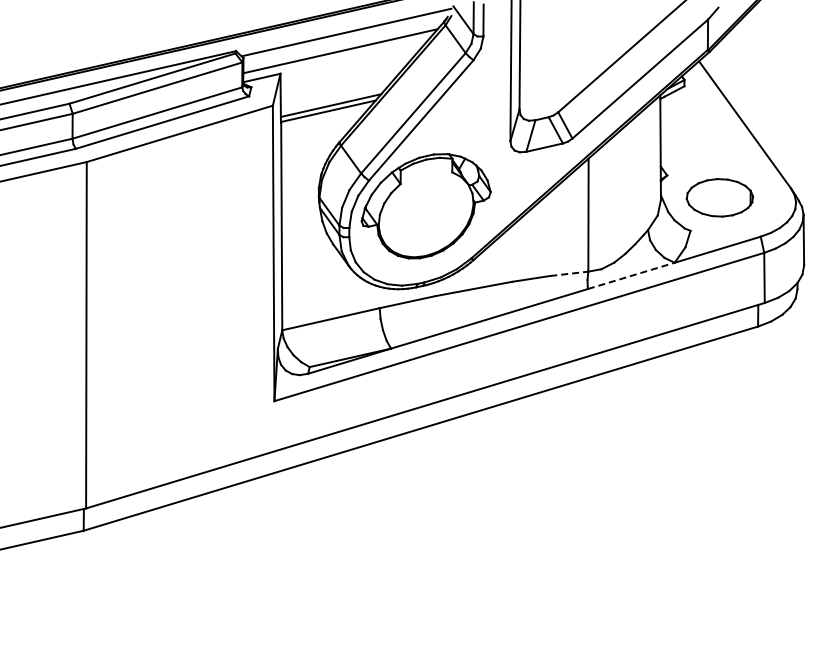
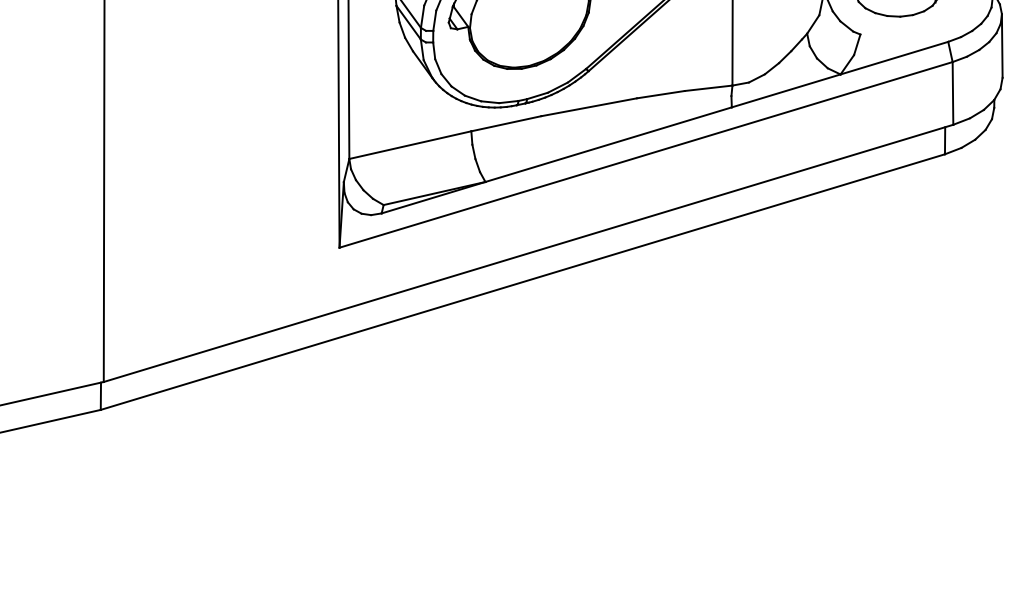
line: (569, 273) -> (708, 87), dashed -> solid
line: (631, 275) -> (786, 90), dashed -> solid

